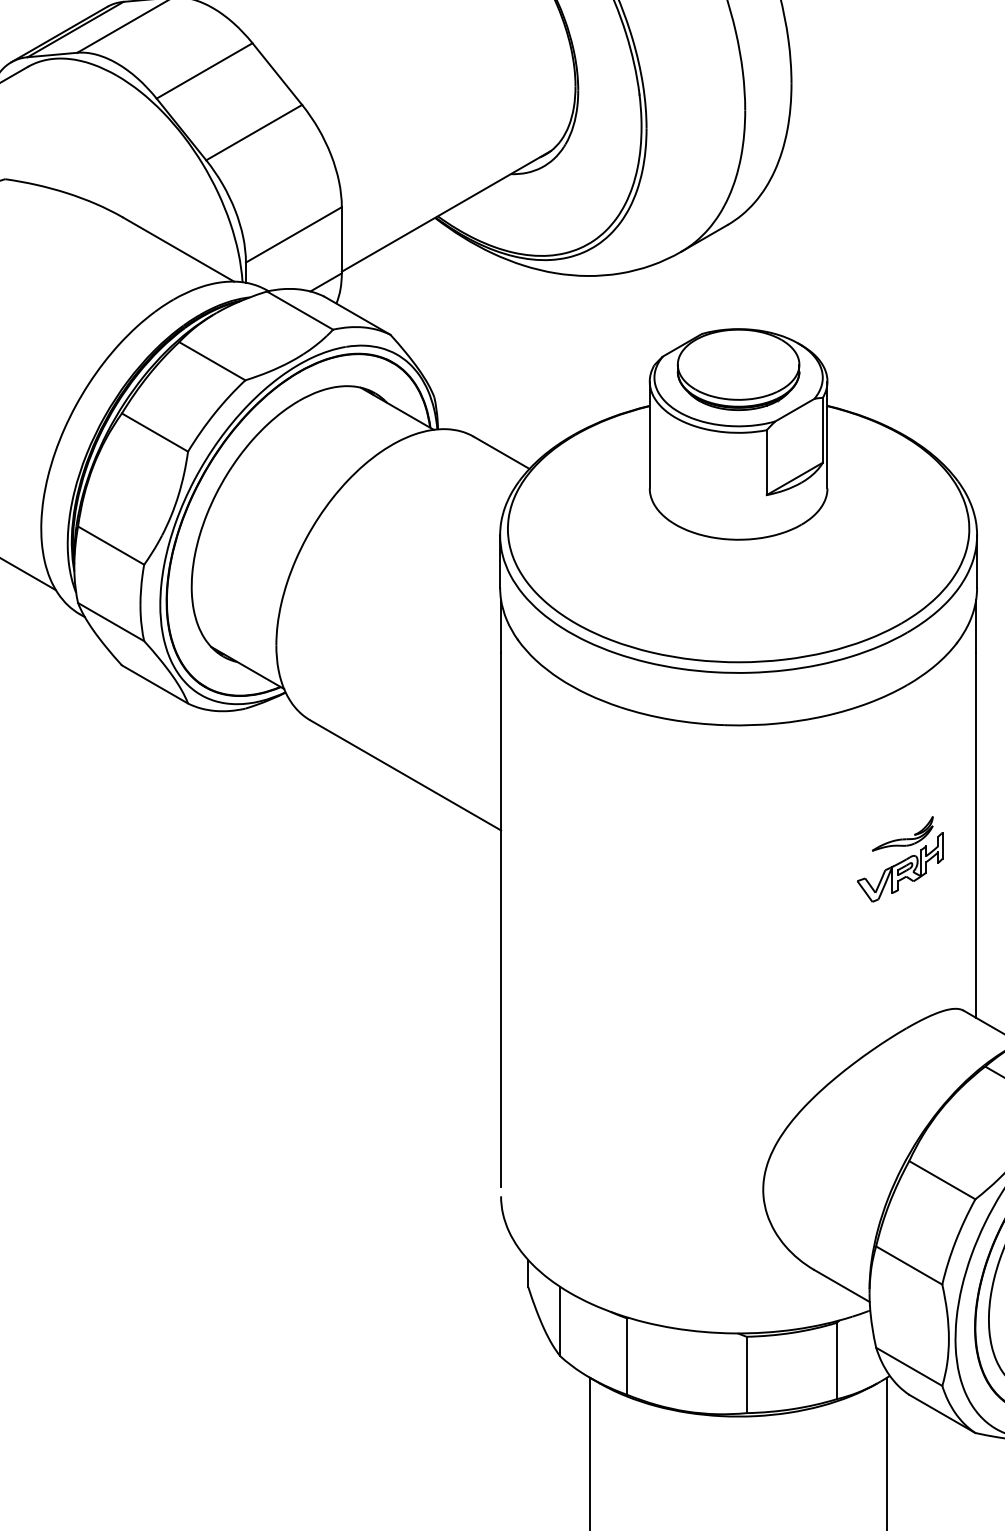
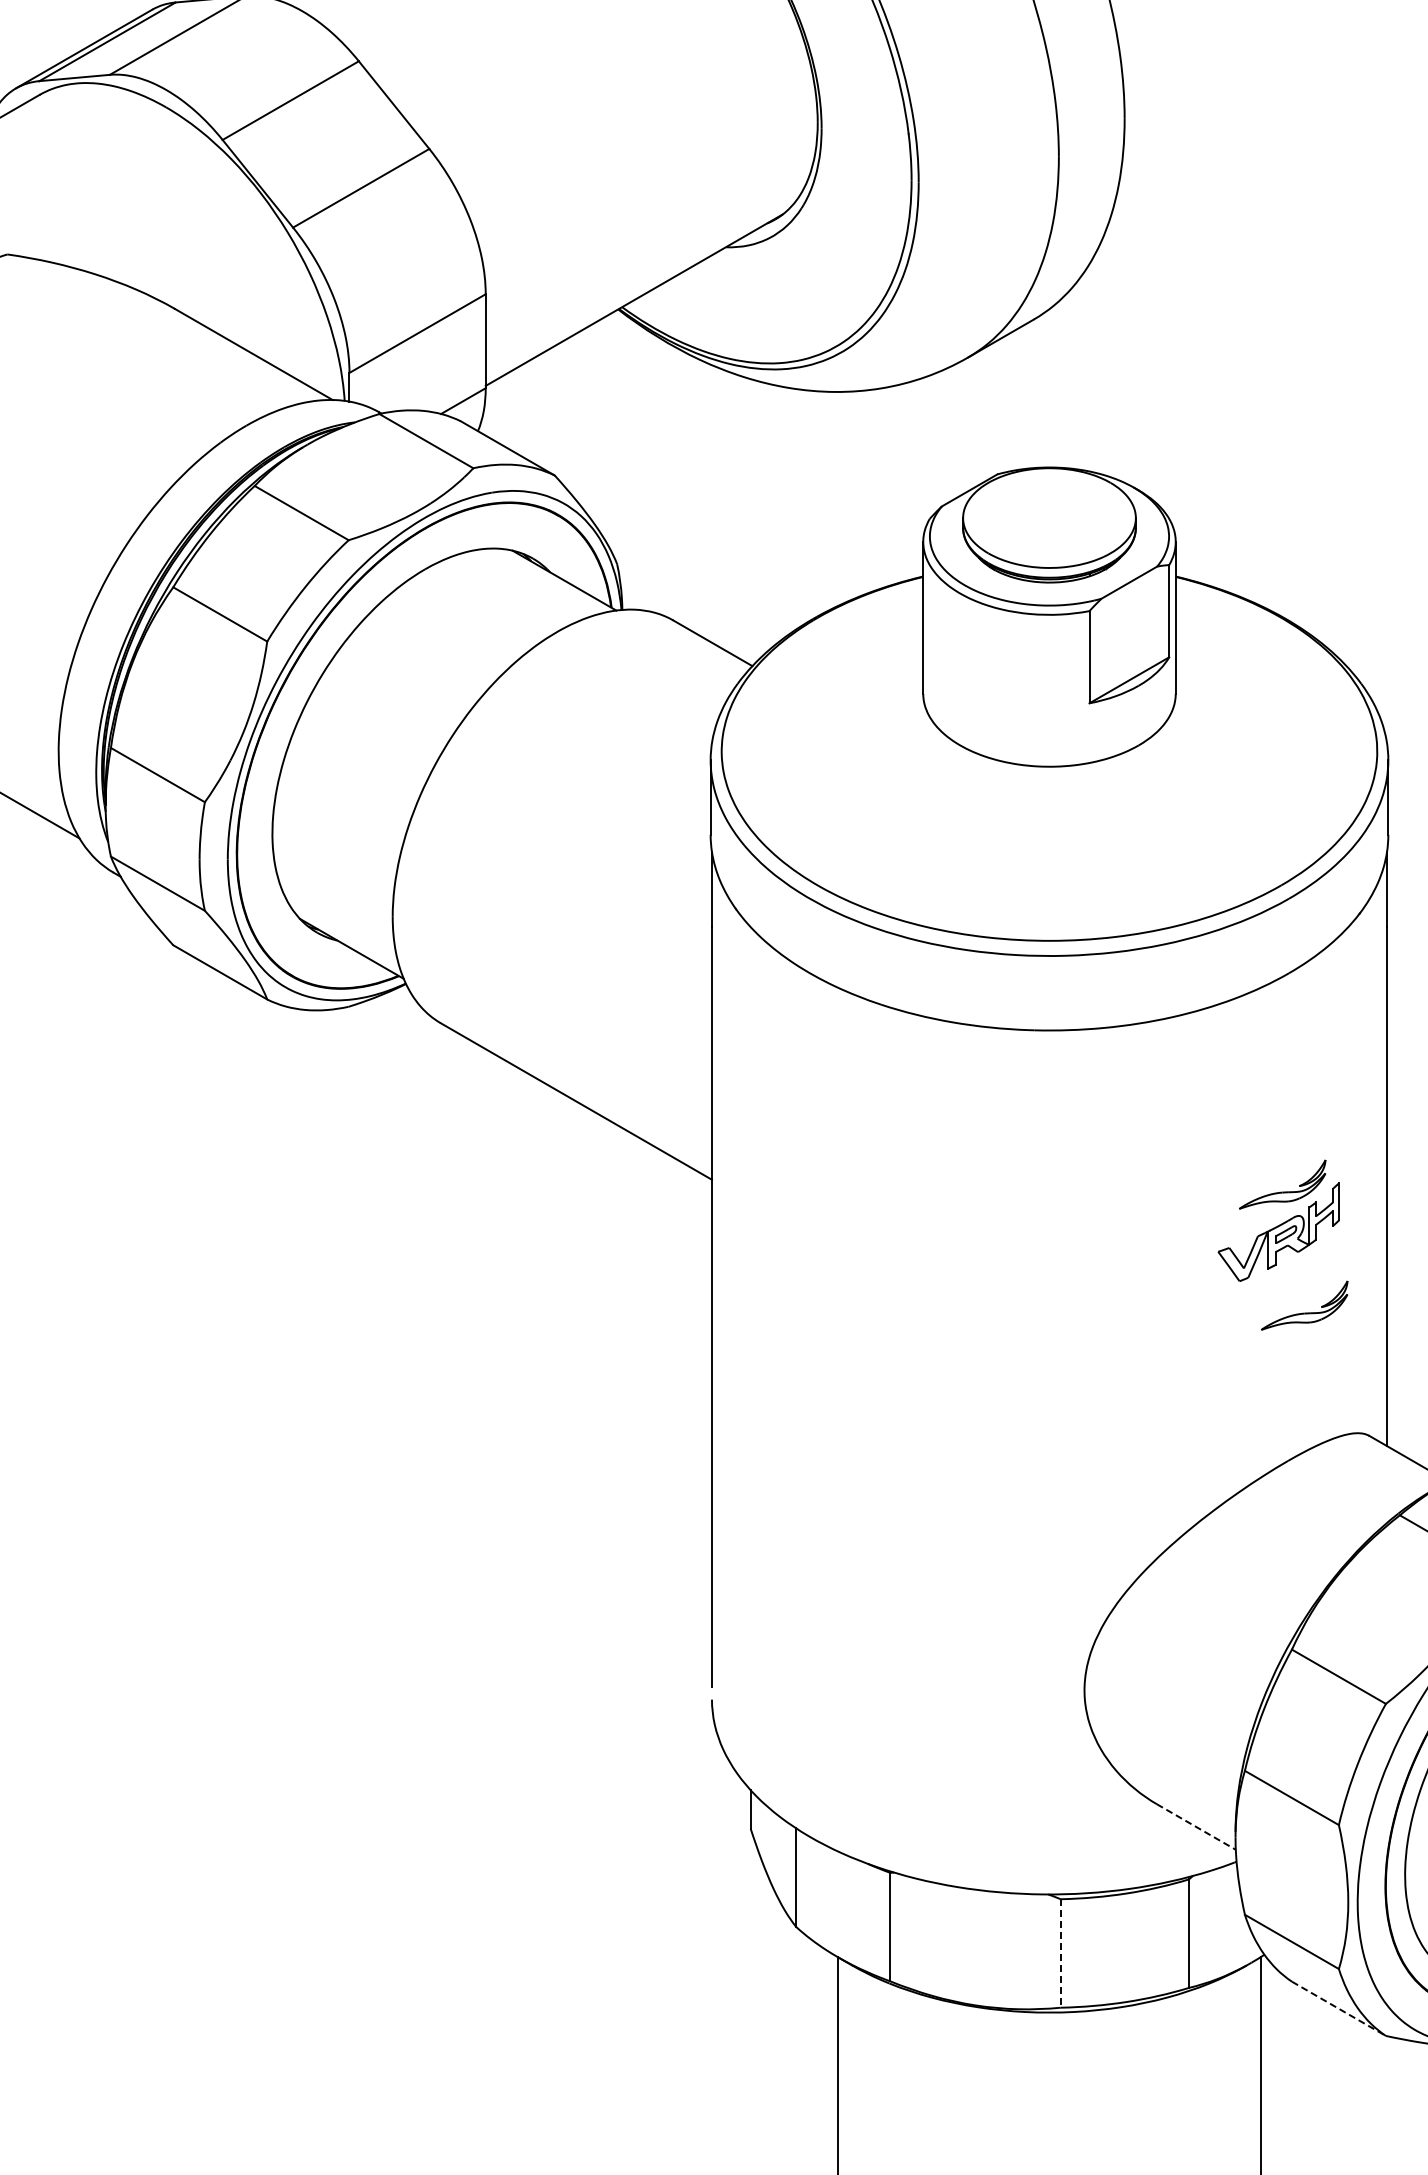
part: (918, 923) -> (1304, 1312), added
line: (842, 1286) -> (1196, 1827), solid -> dashed
line: (746, 1374) -> (1060, 1953), solid -> dashed
line: (942, 1414) -> (1339, 2009), solid -> dashed

